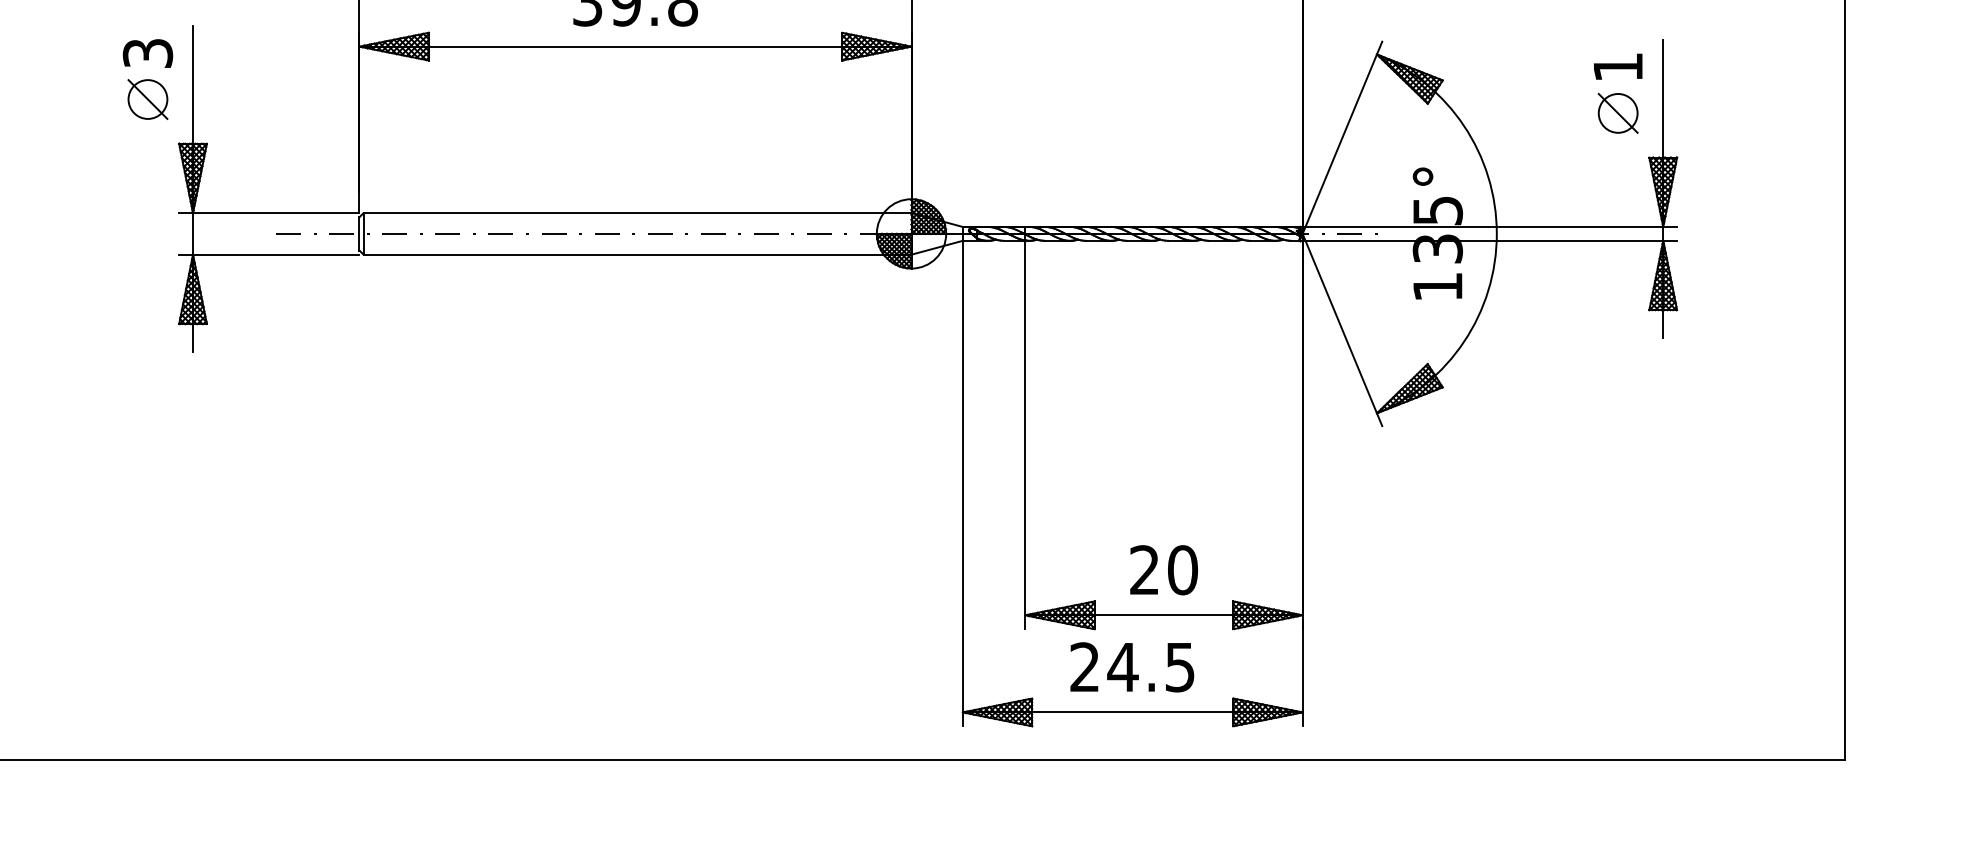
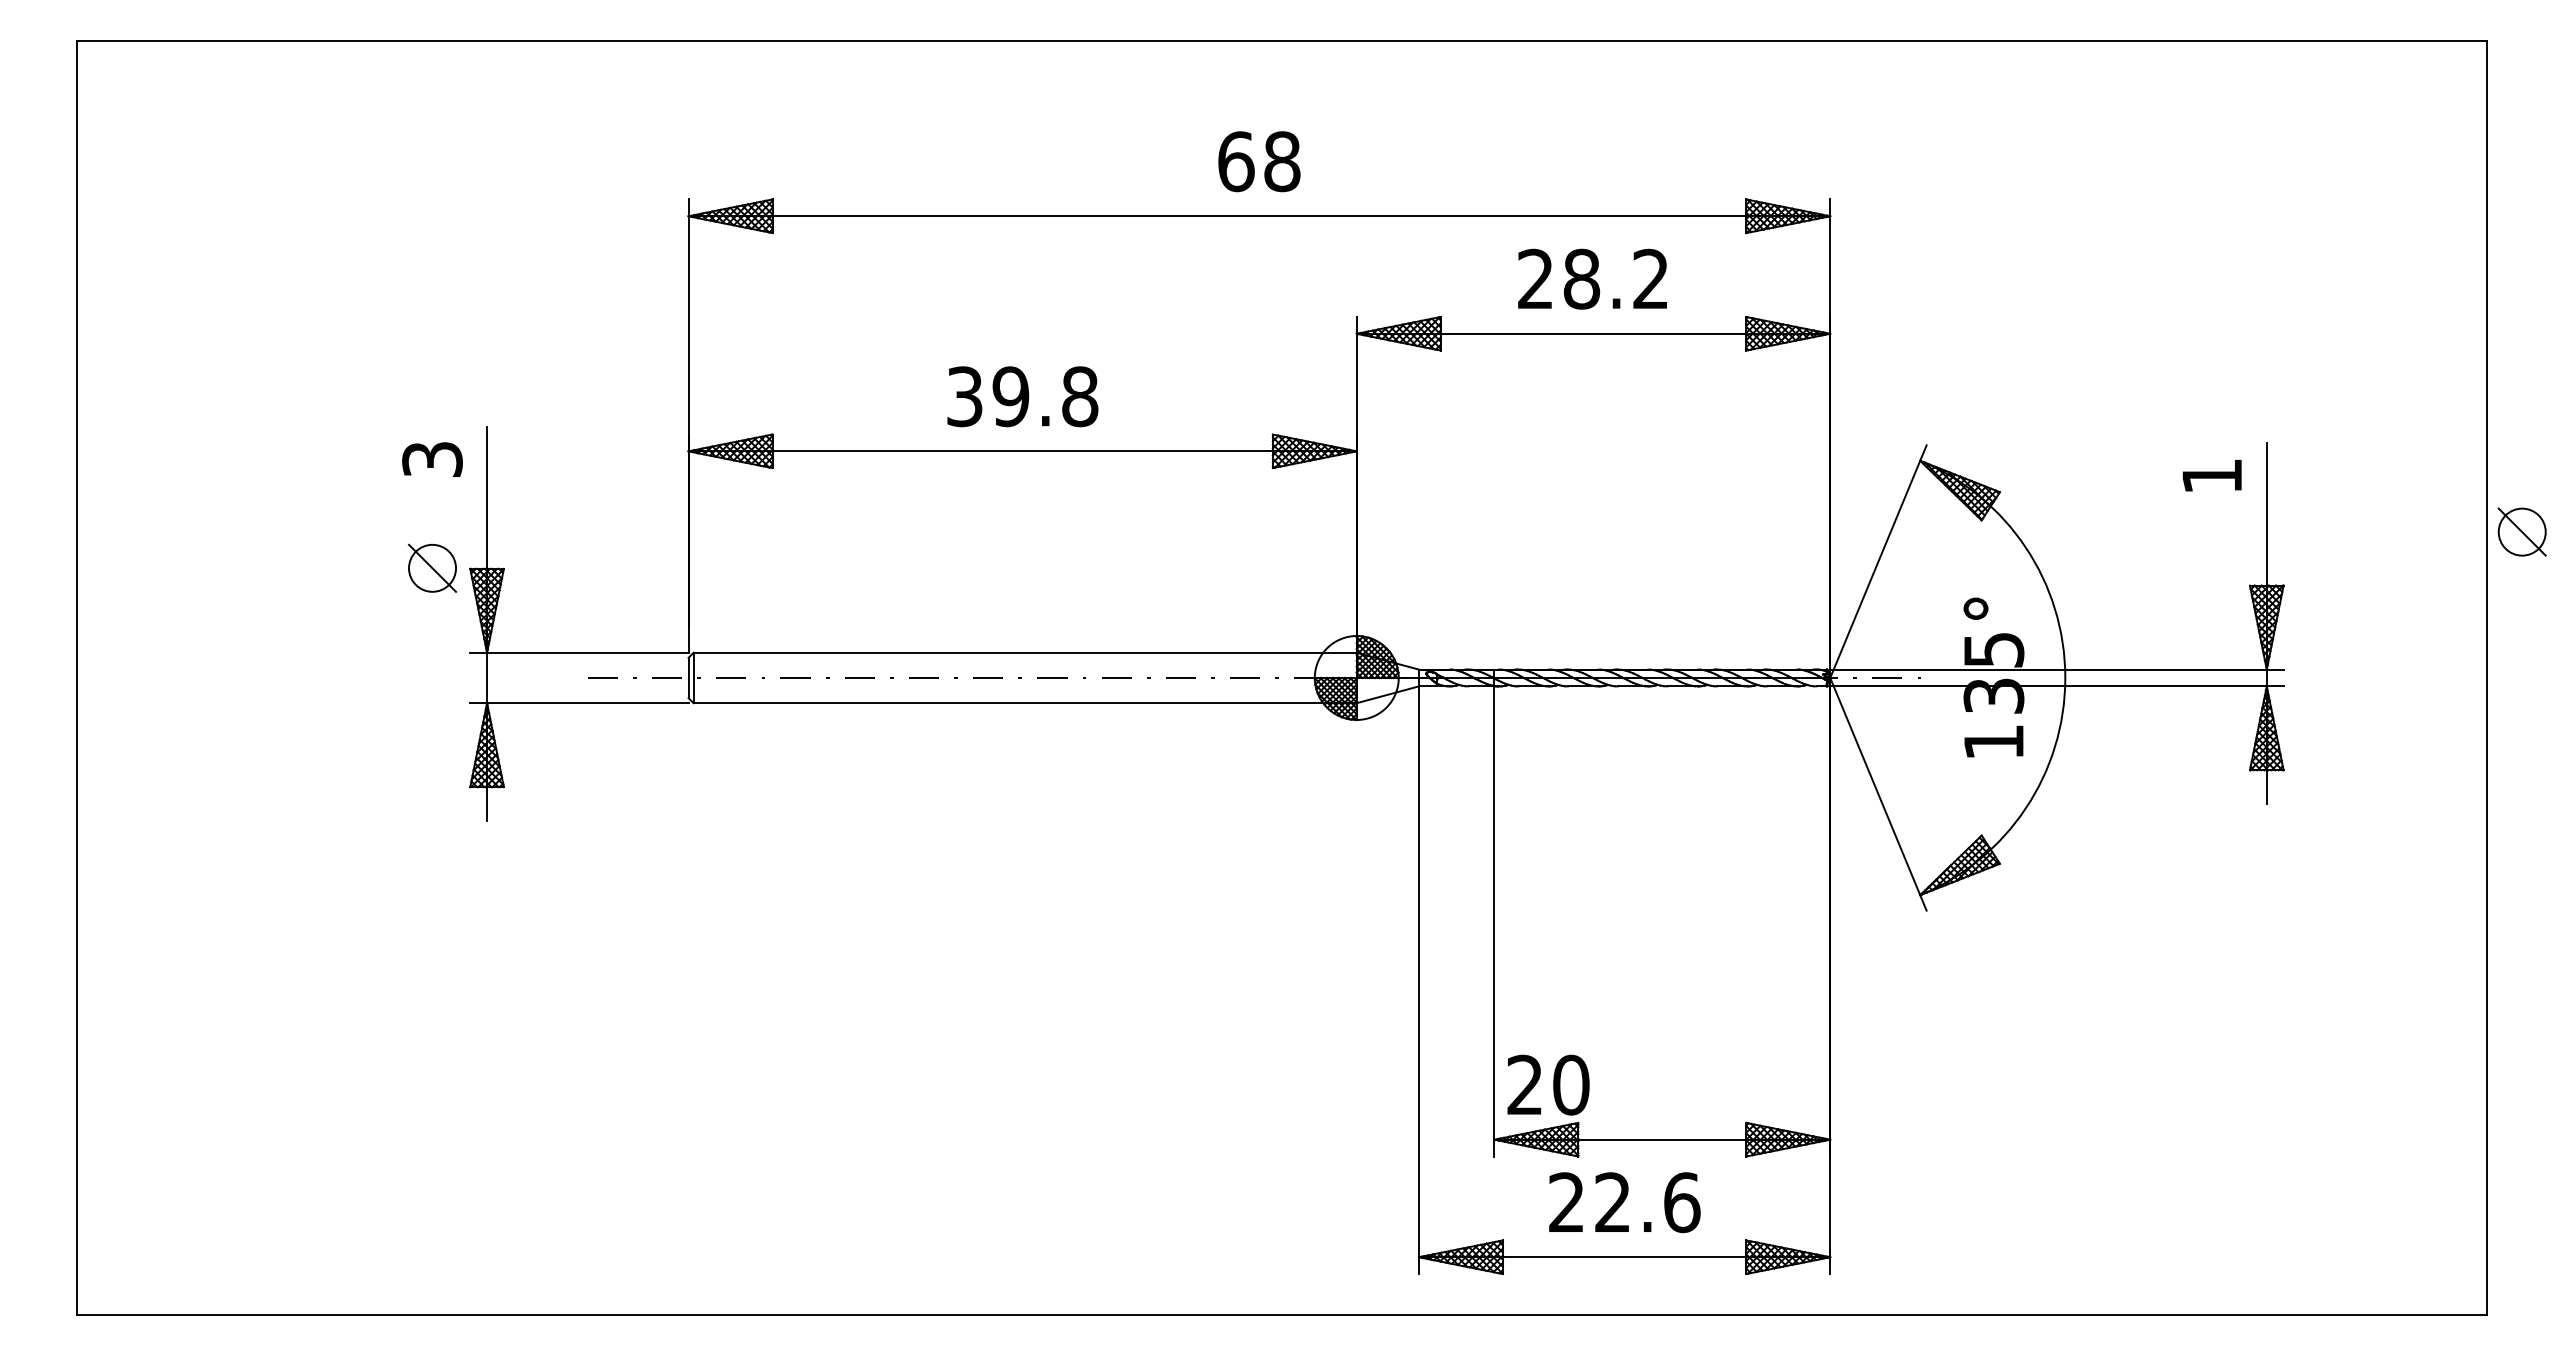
part: (147, 98) -> (432, 567), moved
part: (1617, 112) -> (2521, 531), moved
text: (1164, 569) -> (1548, 1084), moved
text: (1150, 667) -> (1646, 1202), 24.5 -> 22.6

